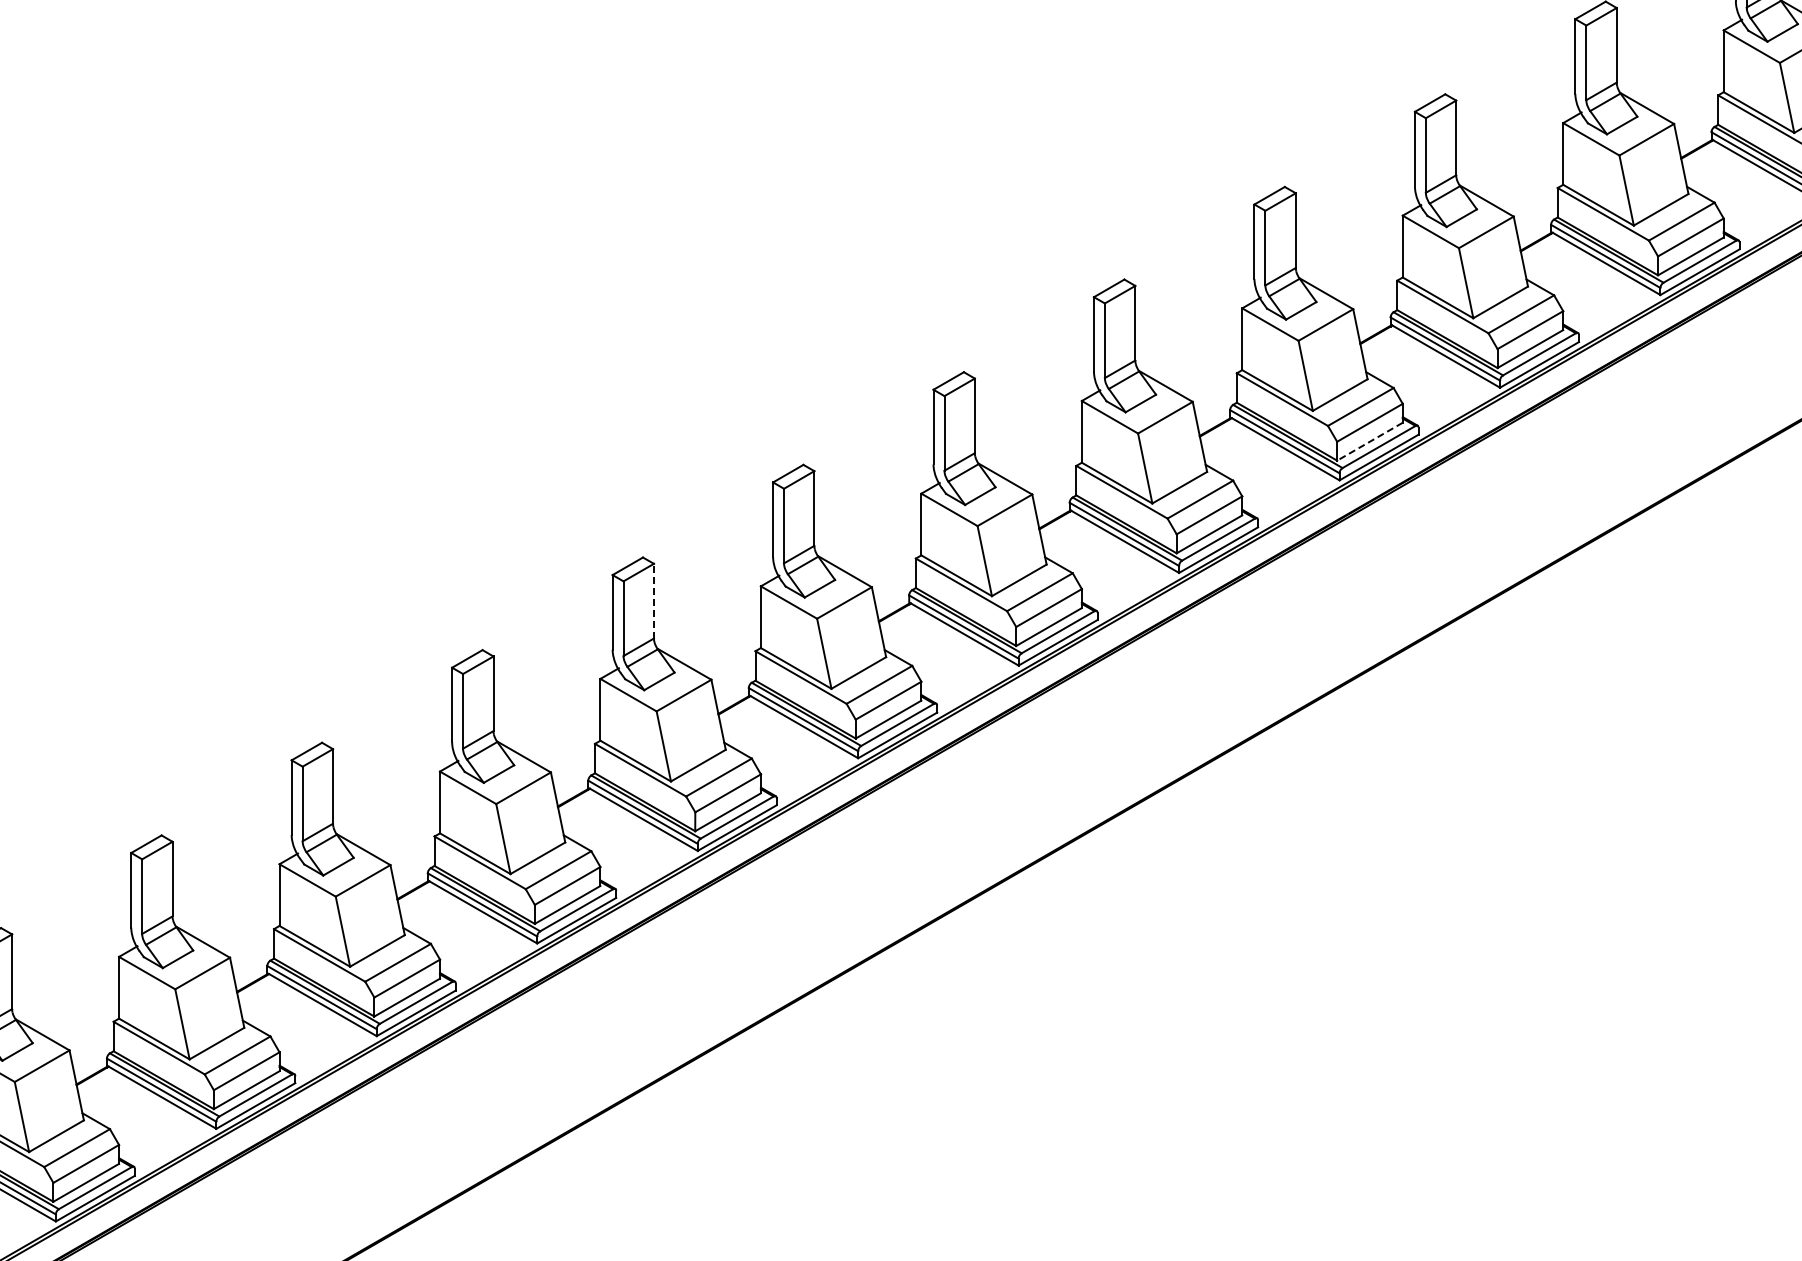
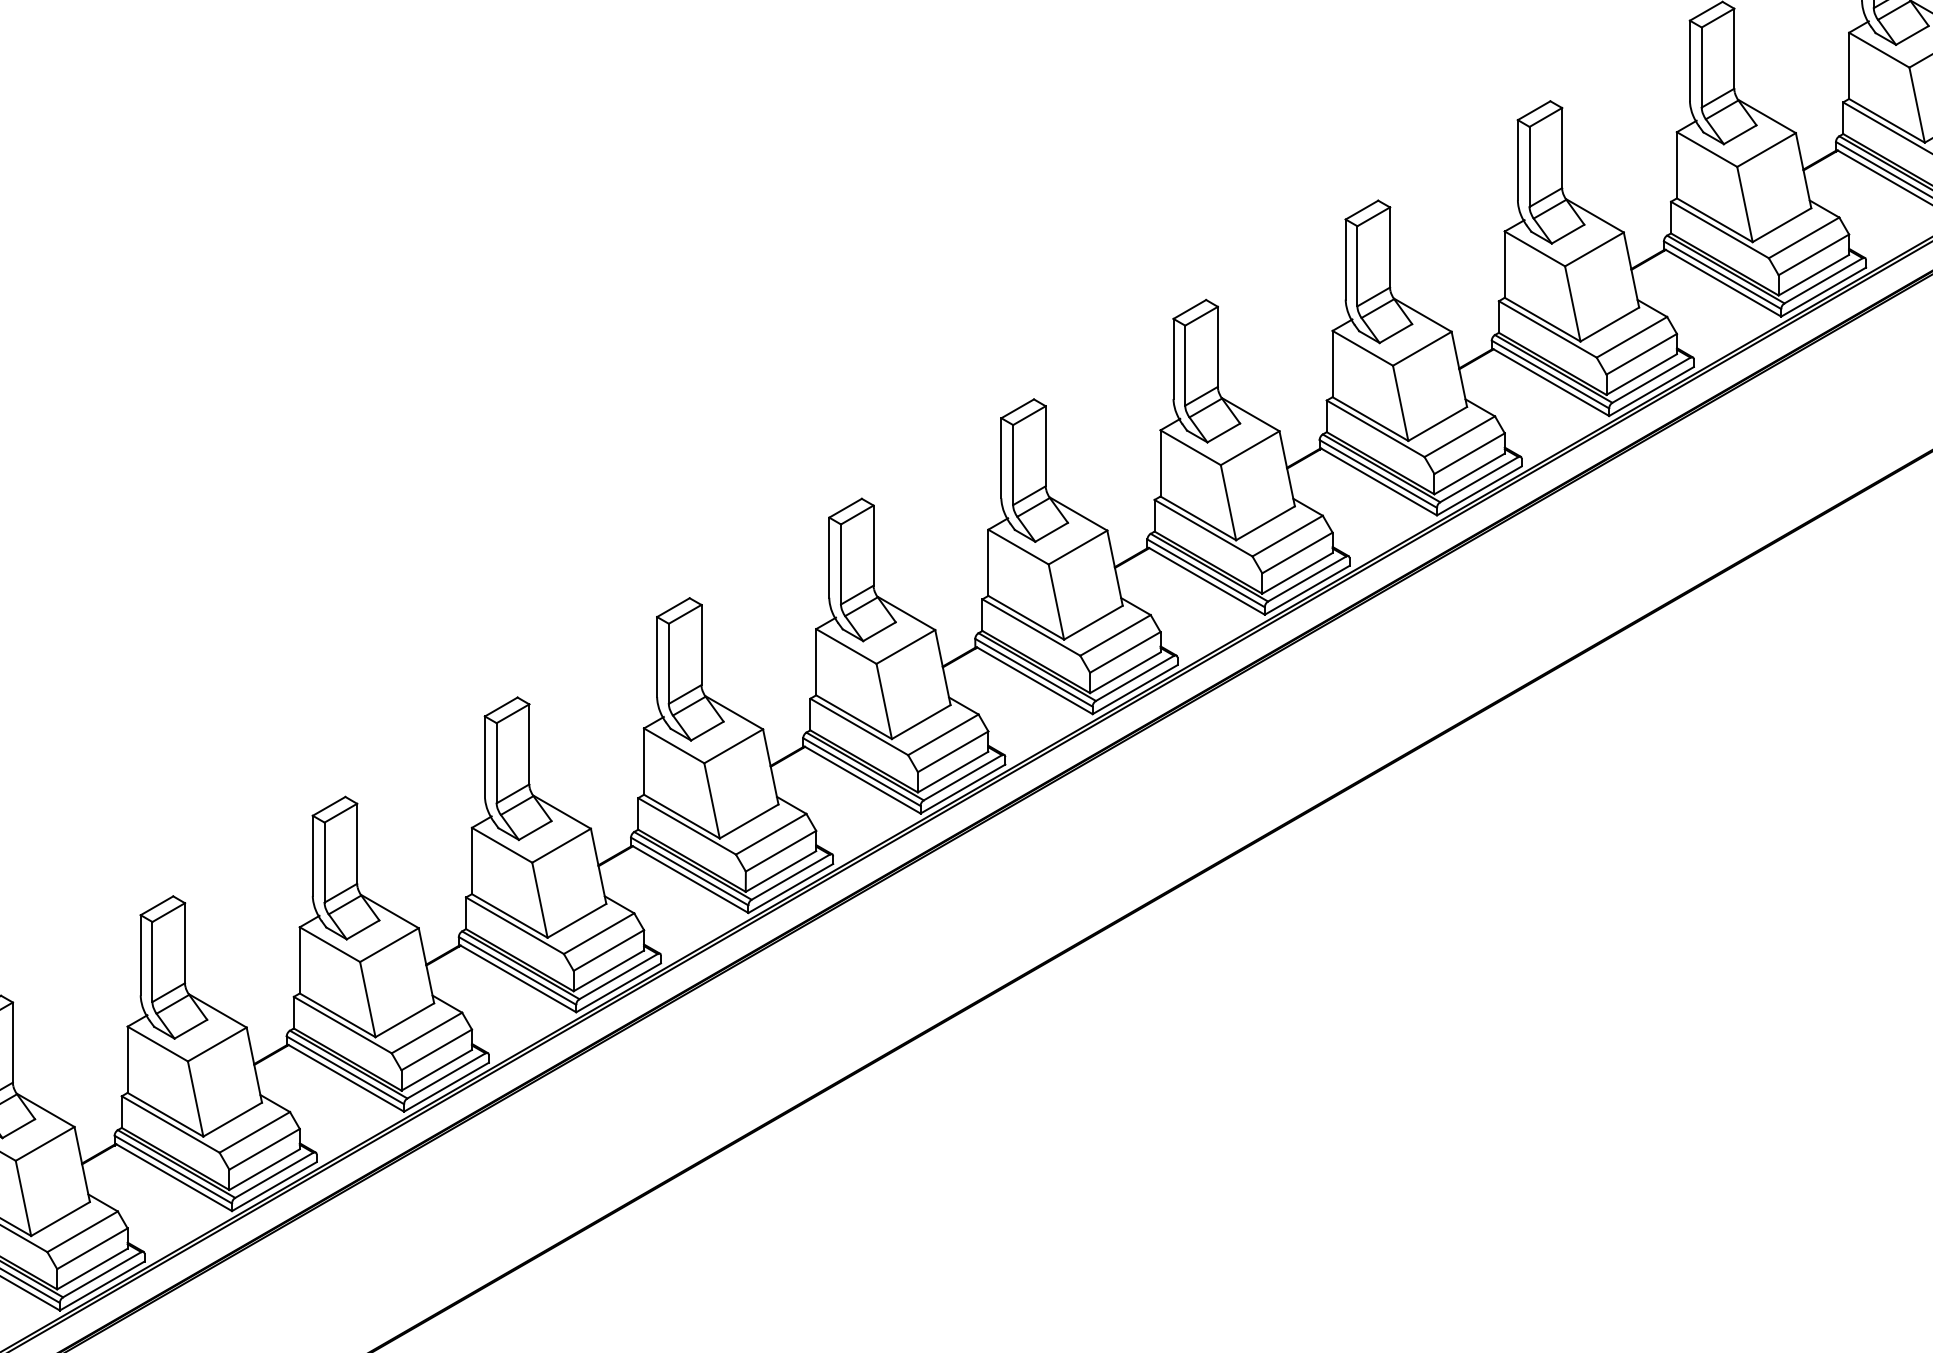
line: (1369, 441) -> (1469, 473), dashed -> solid
line: (653, 600) -> (700, 644), dashed -> solid

